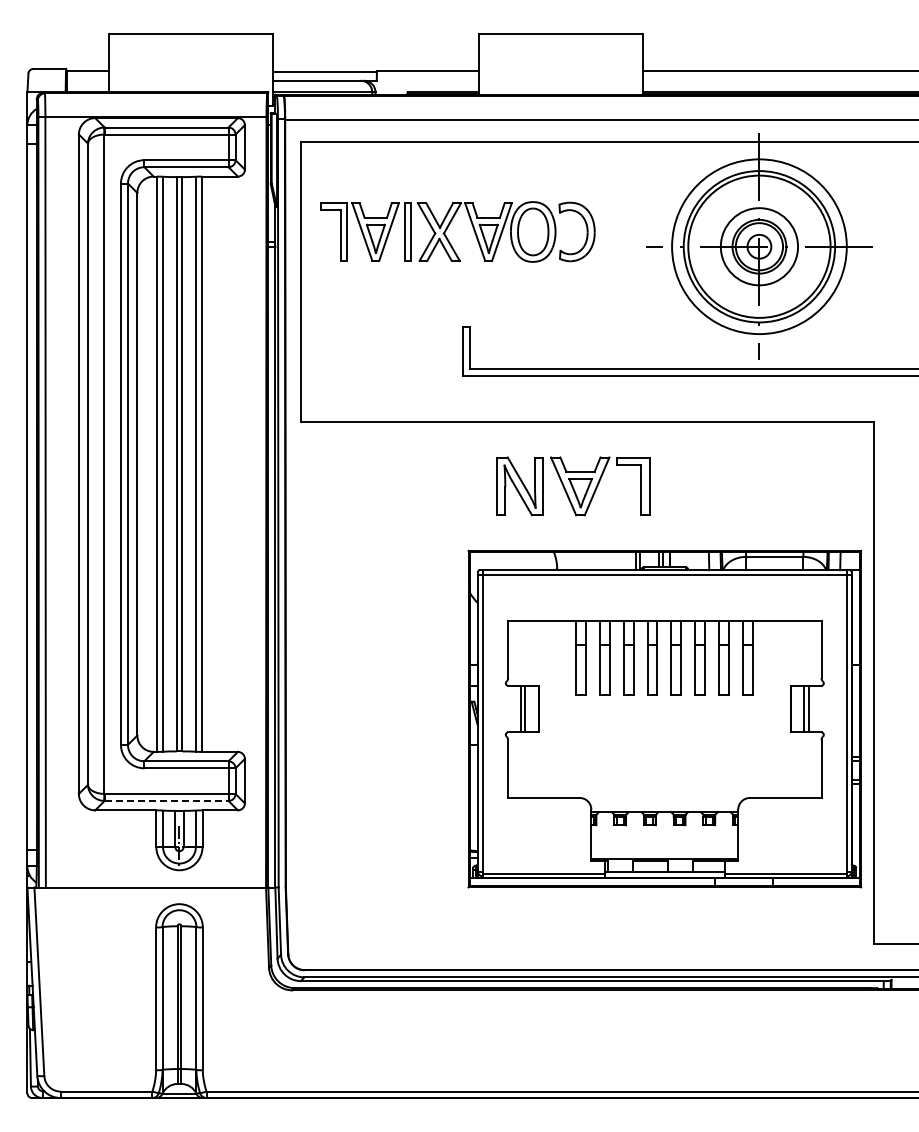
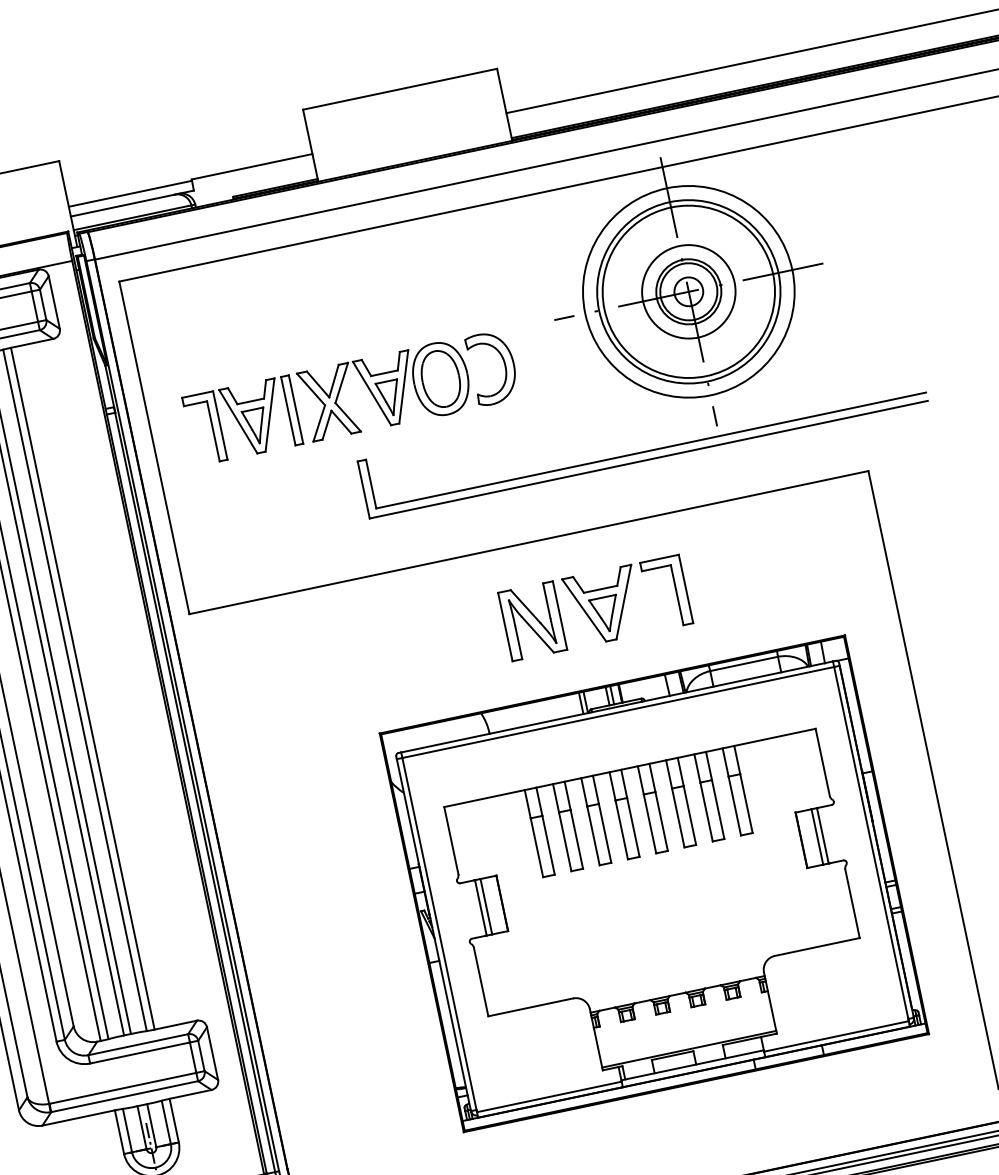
part: (448, 227) -> (339, 394), moved
part: (573, 486) -> (595, 608), moved
part: (664, 718) -> (653, 883), moved
line: (166, 800) -> (124, 1096), dashed -> solid

